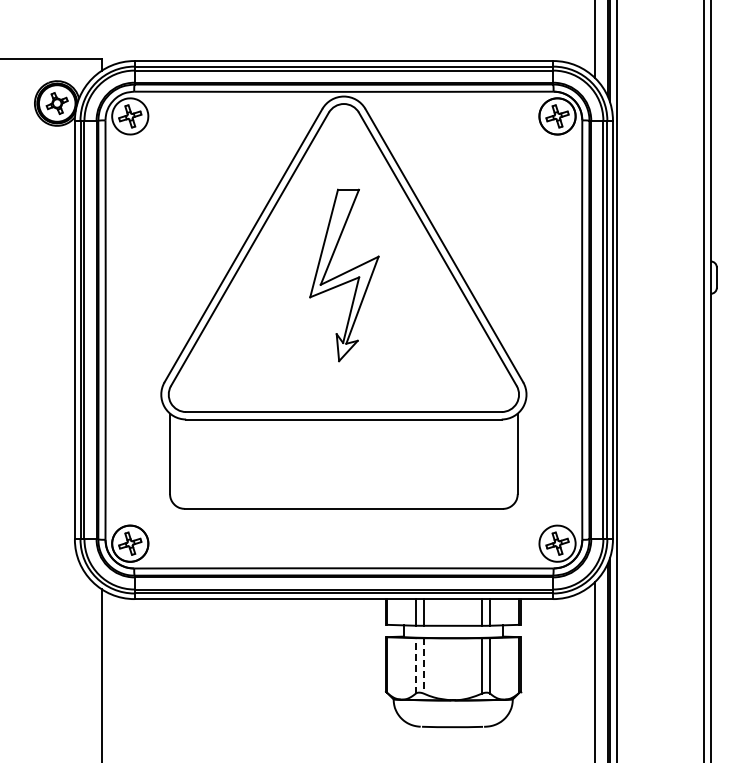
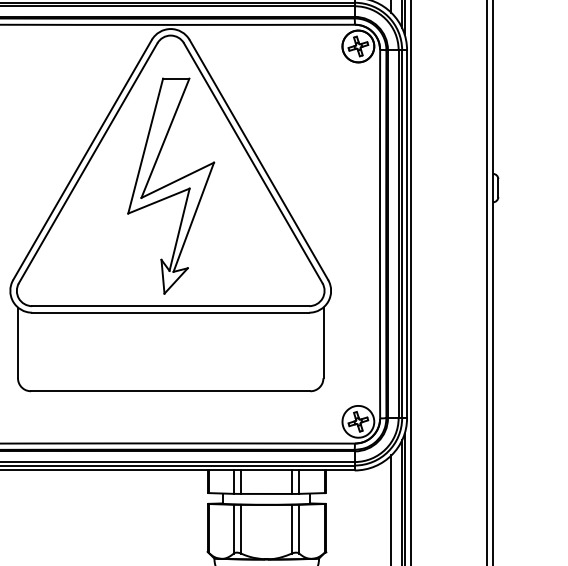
part: (344, 275) -> (171, 186), size x1.43
line: (415, 665) -> (233, 528), dashed -> solid
line: (424, 666) -> (241, 529), dashed -> solid

